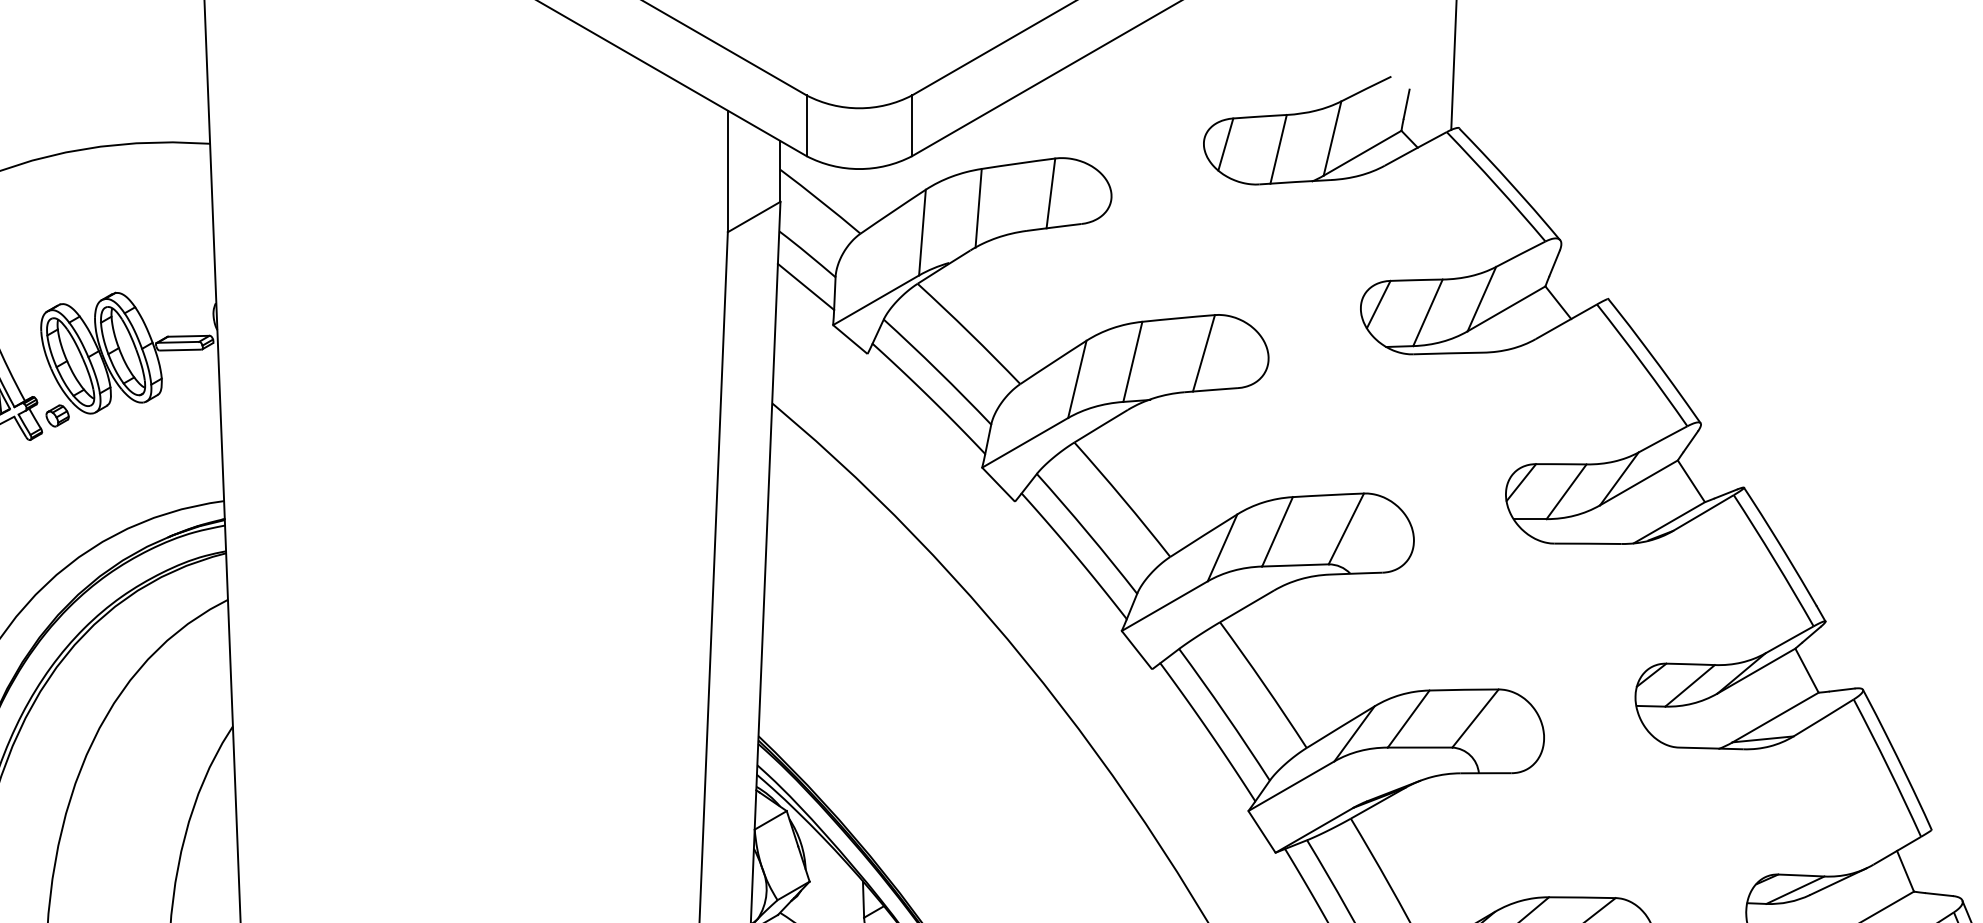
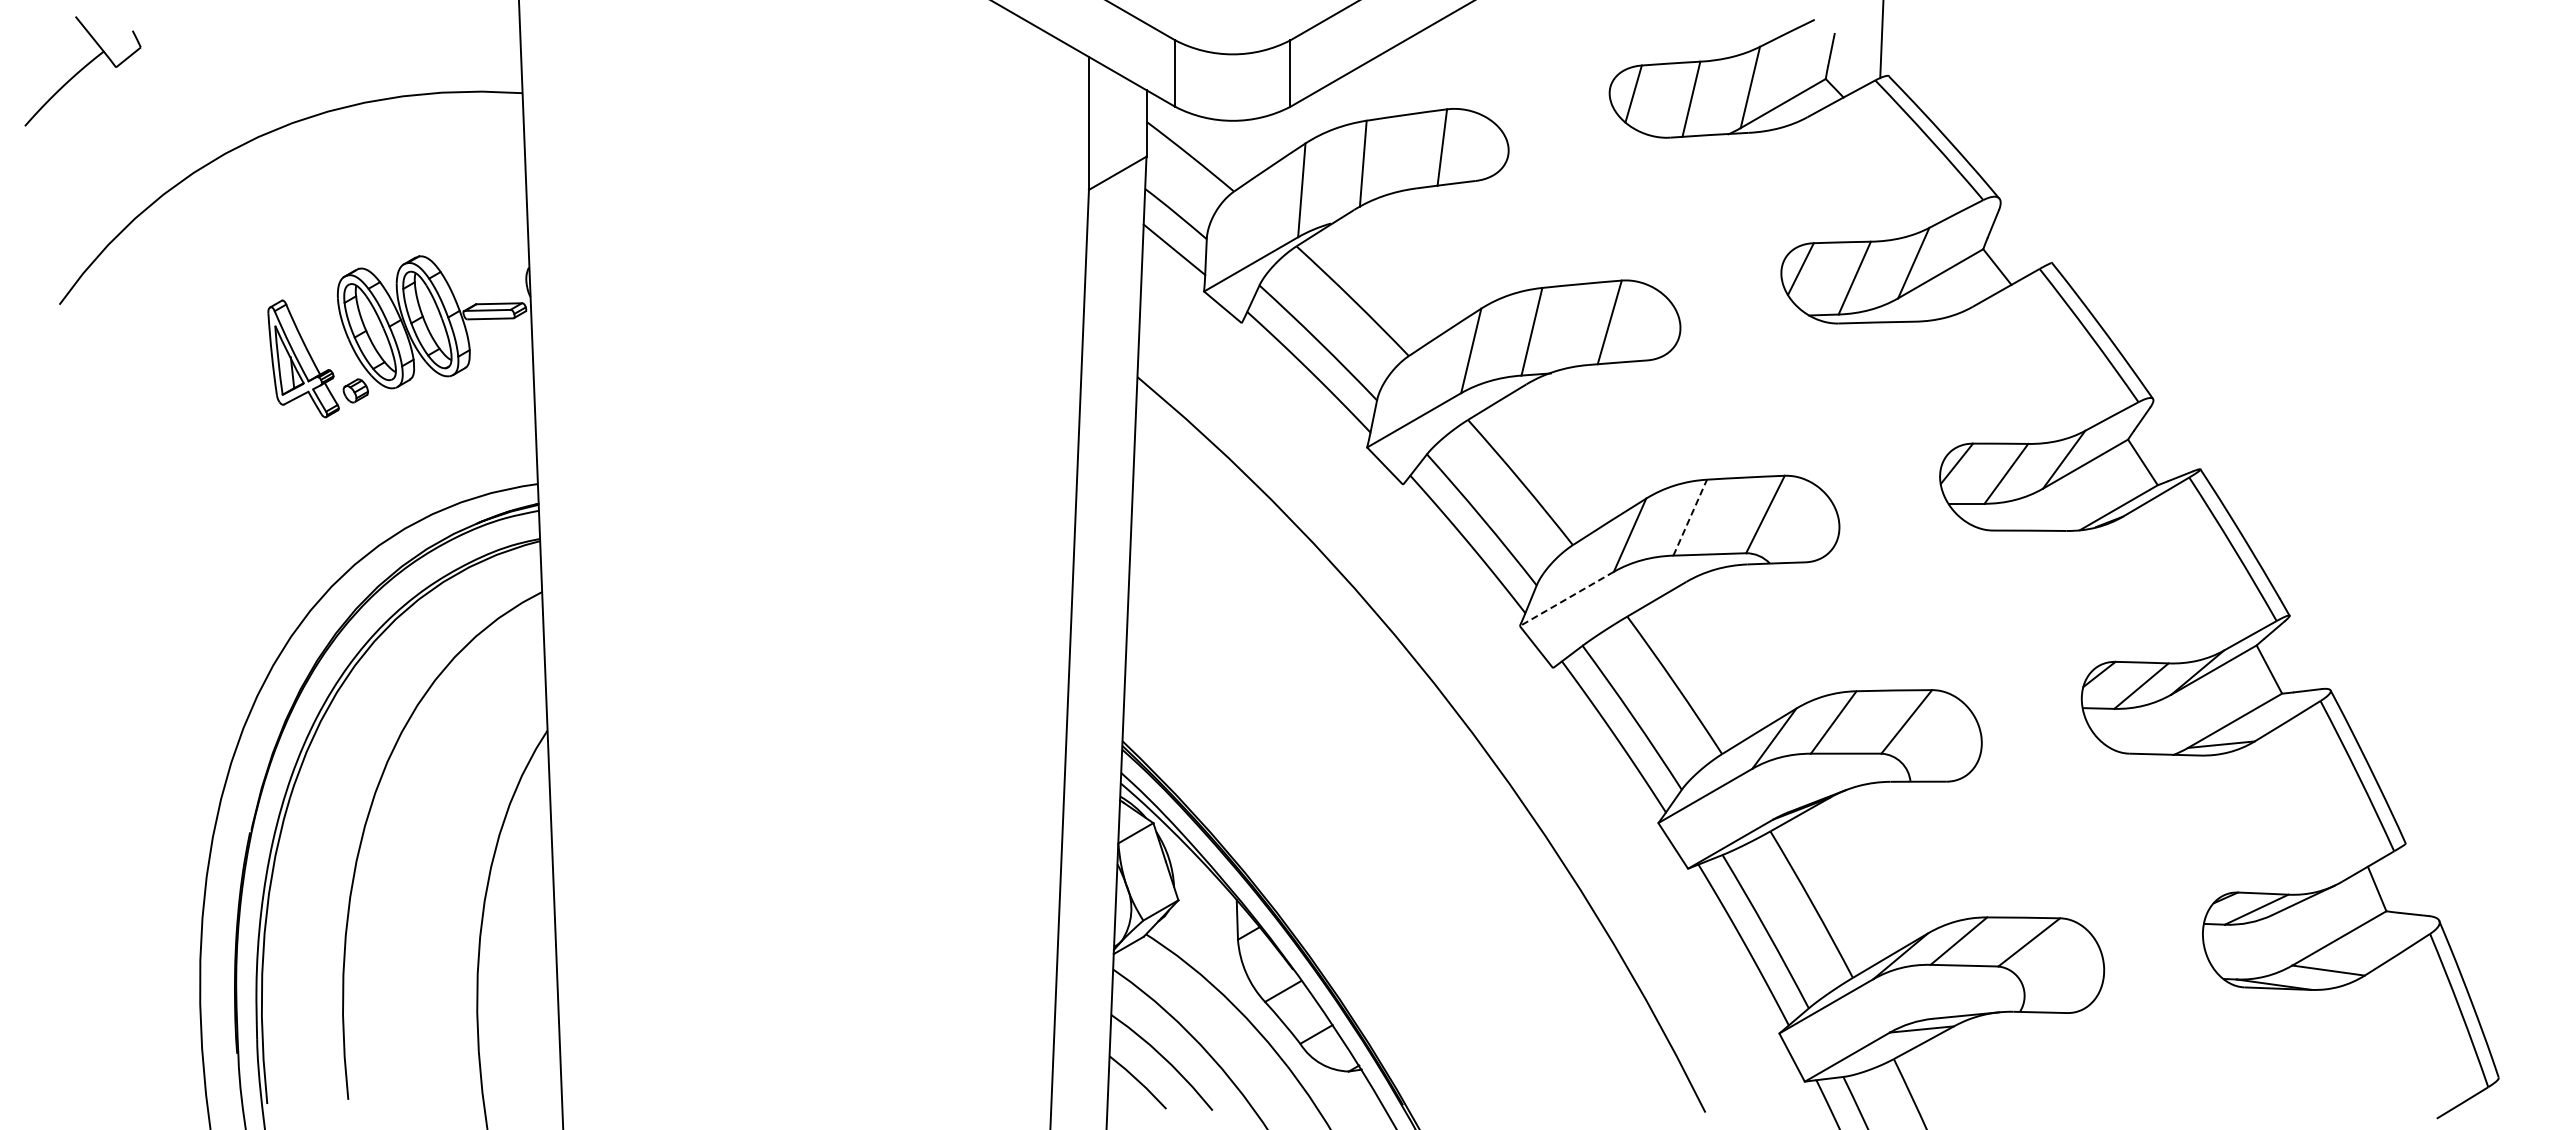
line: (1277, 531) -> (1690, 517), solid -> dashed
line: (1164, 606) -> (1566, 599), solid -> dashed

